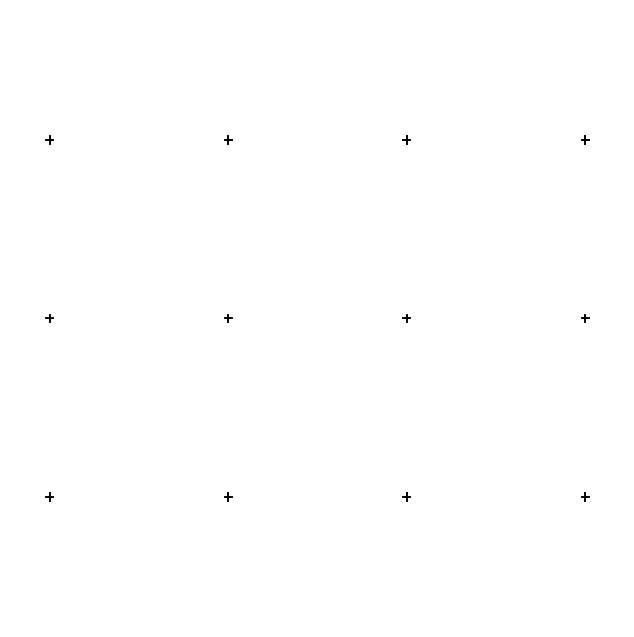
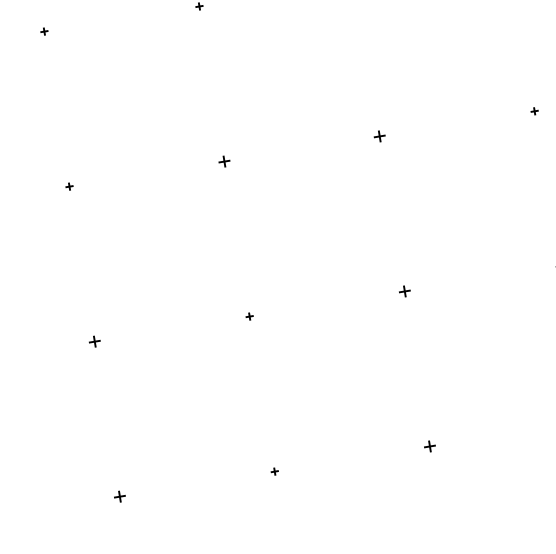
part: (228, 139) -> (224, 161), size x1.6
part: (406, 139) -> (379, 135), size x1.6
part: (49, 318) -> (94, 341), size x1.6
part: (406, 318) -> (404, 291), size x1.6
part: (49, 496) -> (119, 496), size x1.6
part: (406, 496) -> (429, 446), size x1.6

